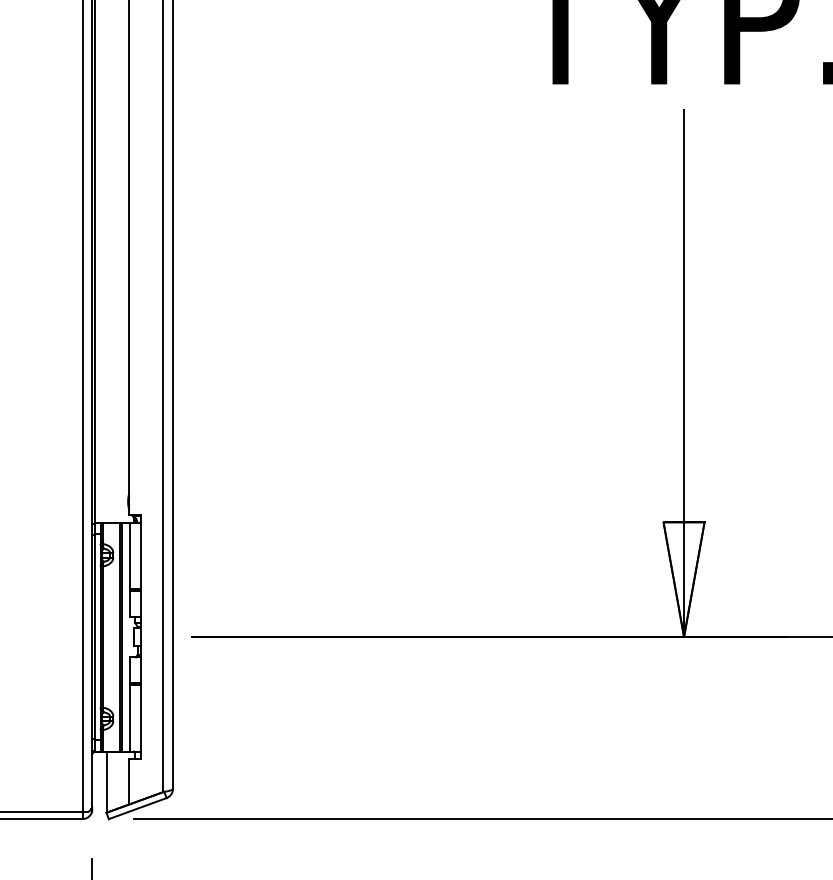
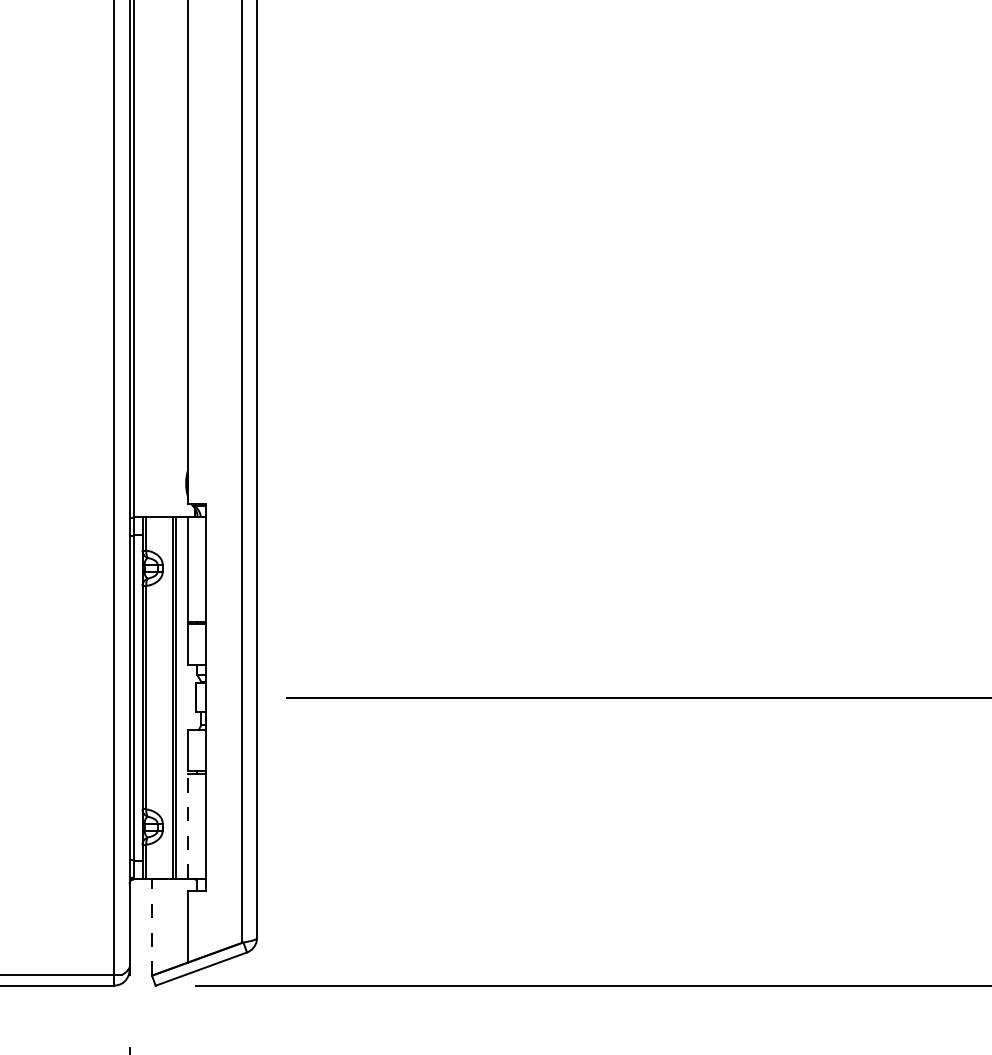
line: (129, 717) -> (188, 824), solid -> dashed
line: (106, 781) -> (151, 926), solid -> dashed

